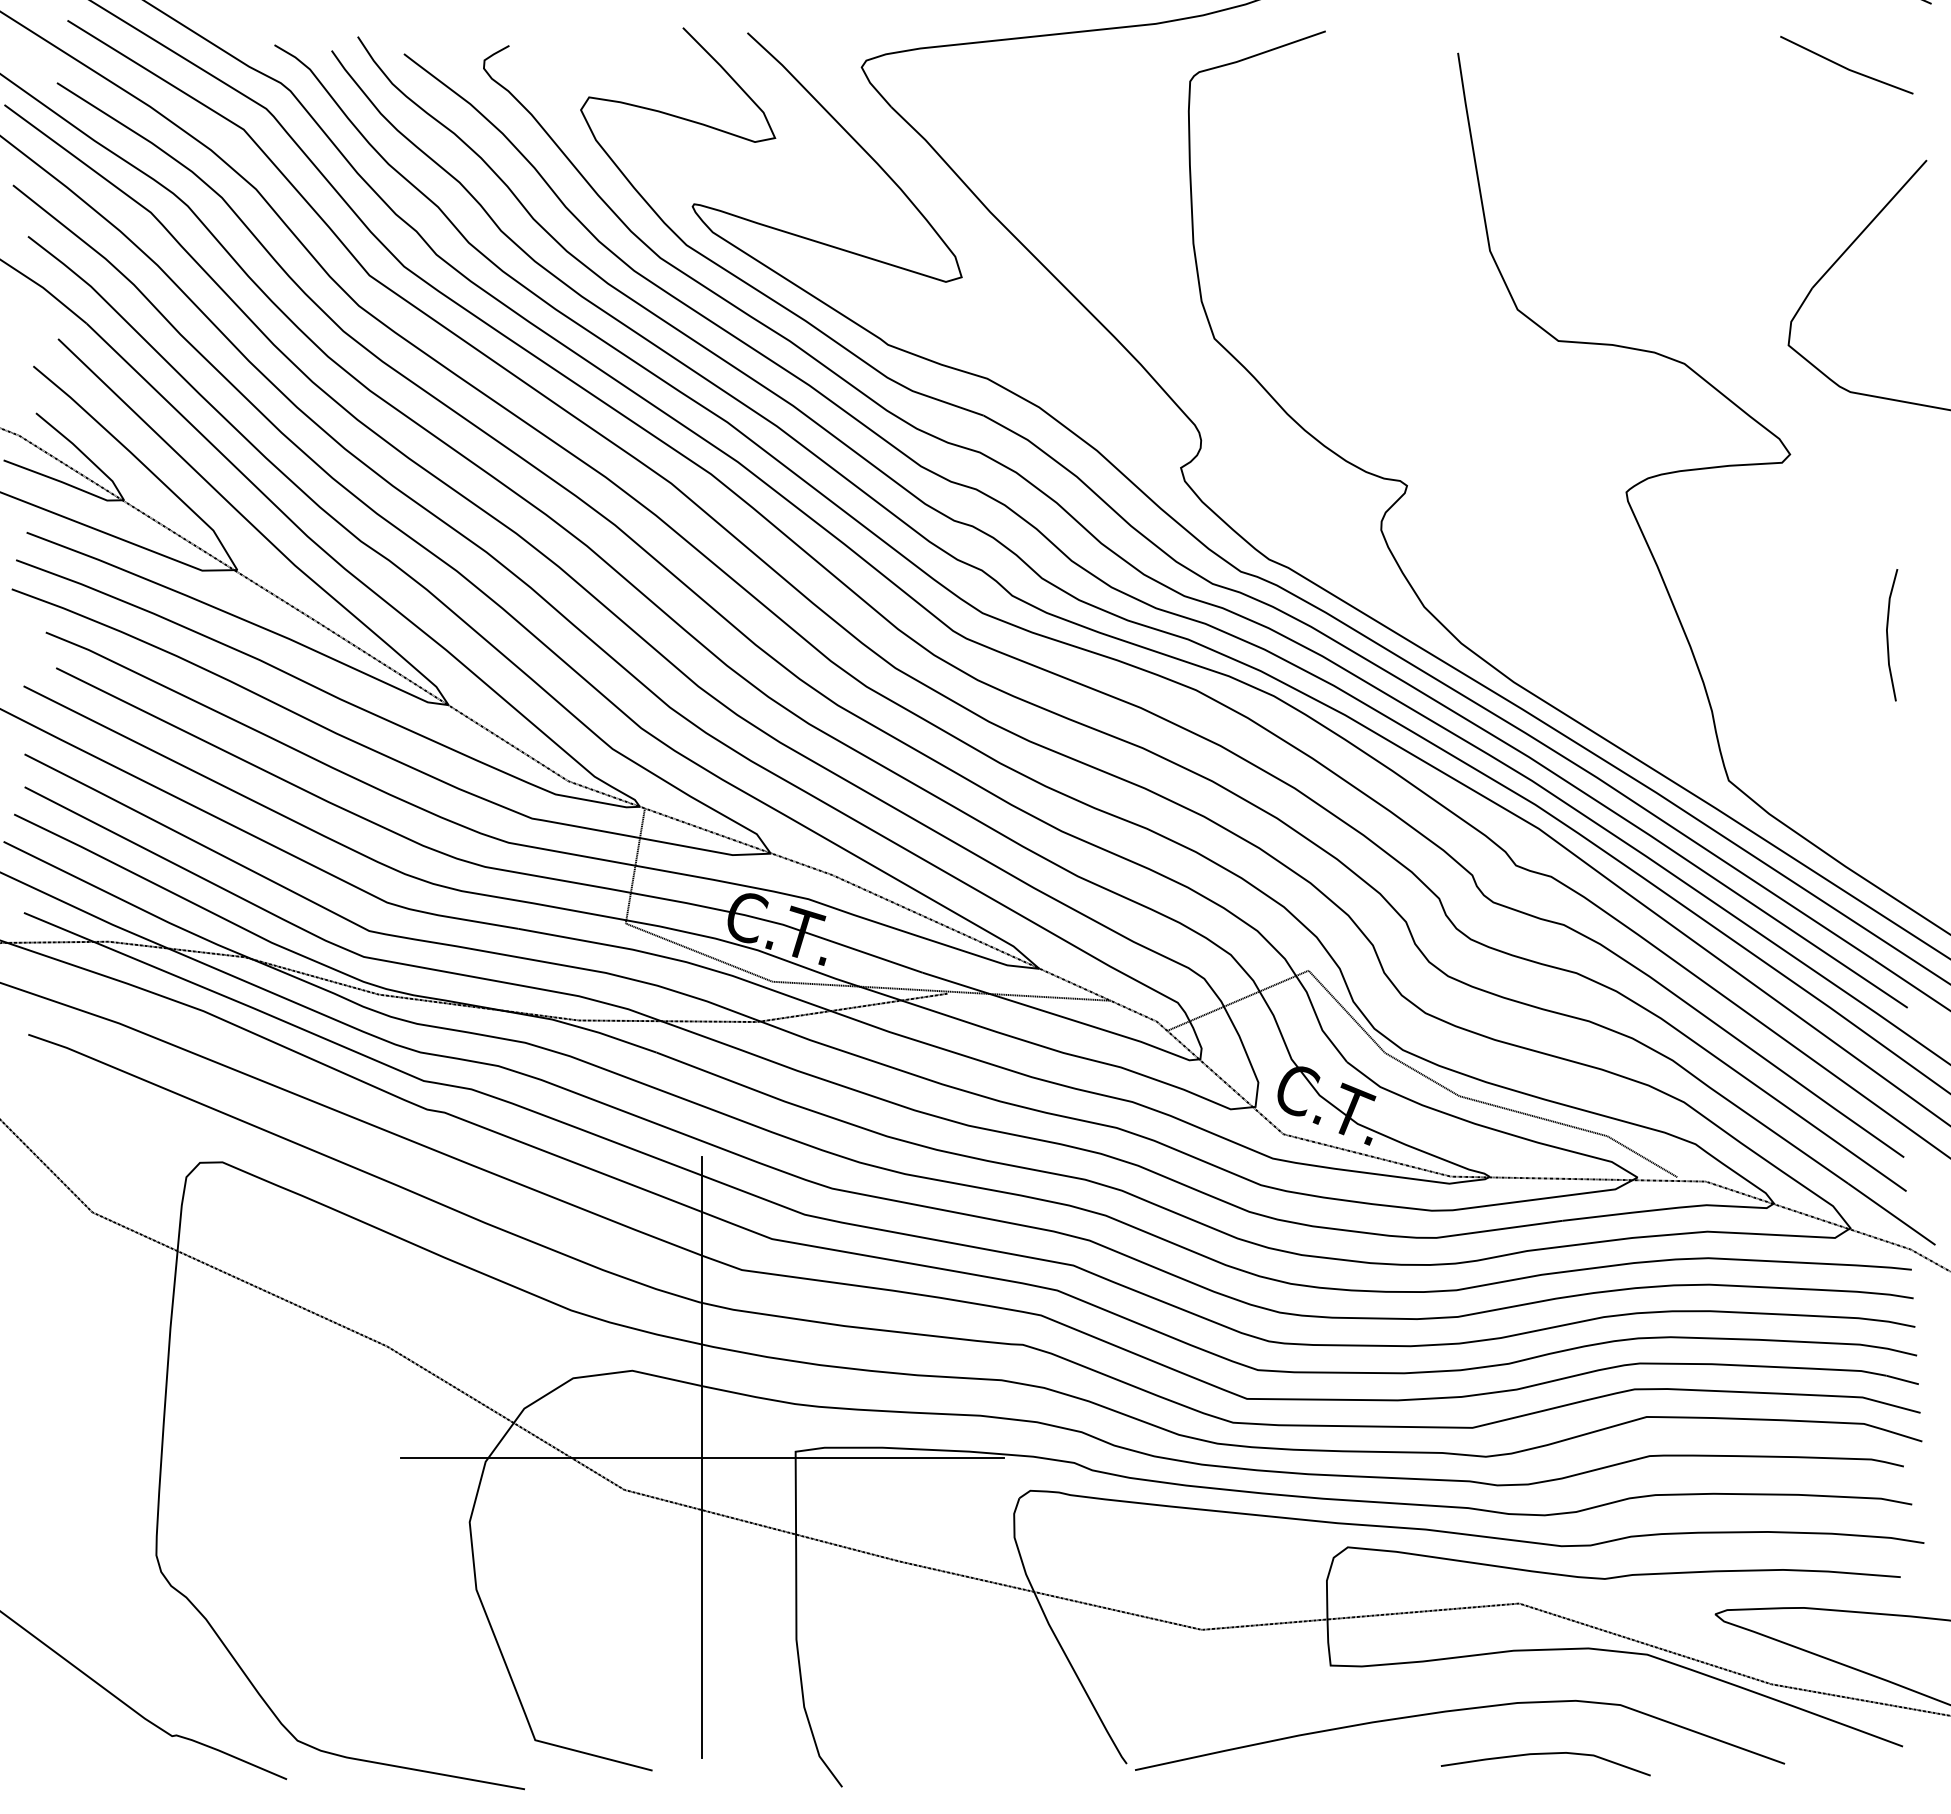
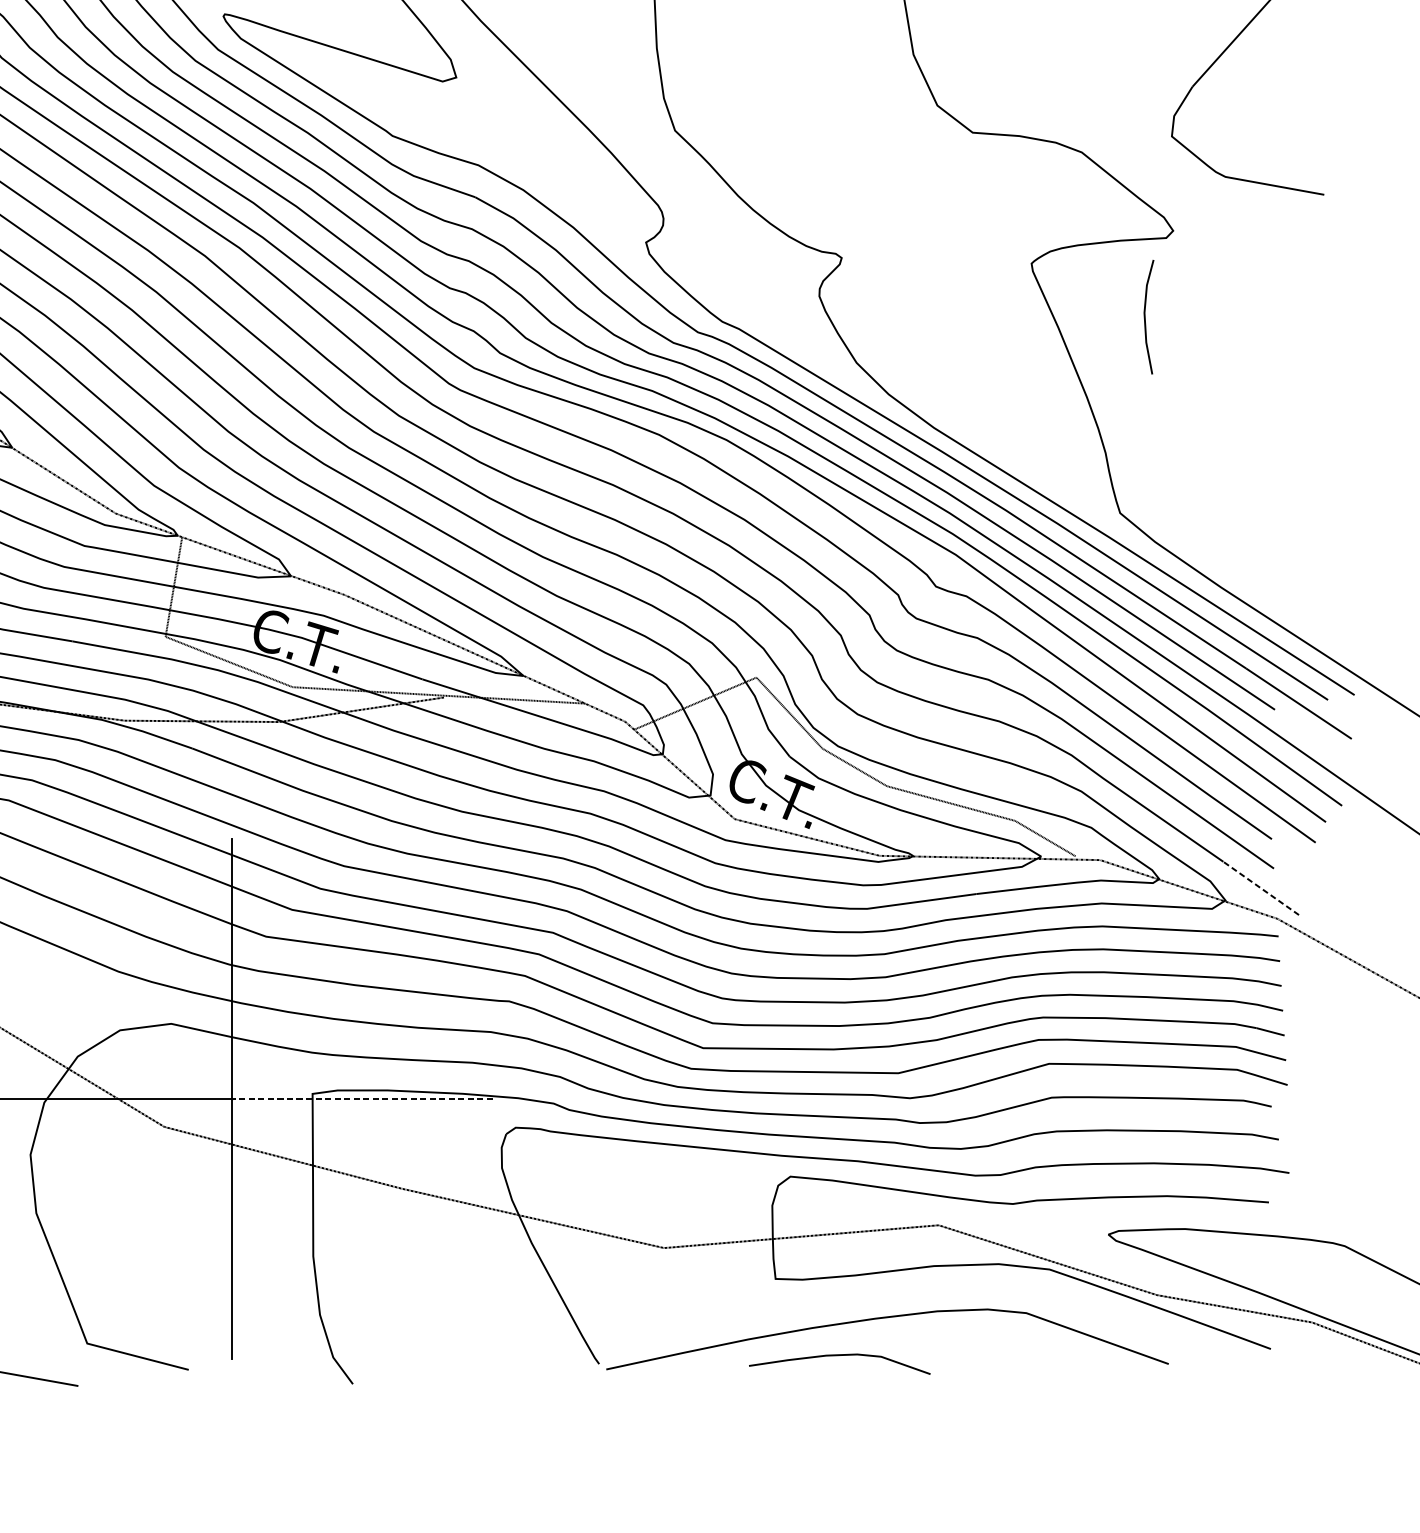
line: (1888, 635) -> (1145, 317), moved
line: (1891, 1214) -> (1260, 888), solid -> dashed
line: (853, 1457) -> (362, 1098), solid -> dashed
curve: (1545, 1754) -> (839, 1355), moved

